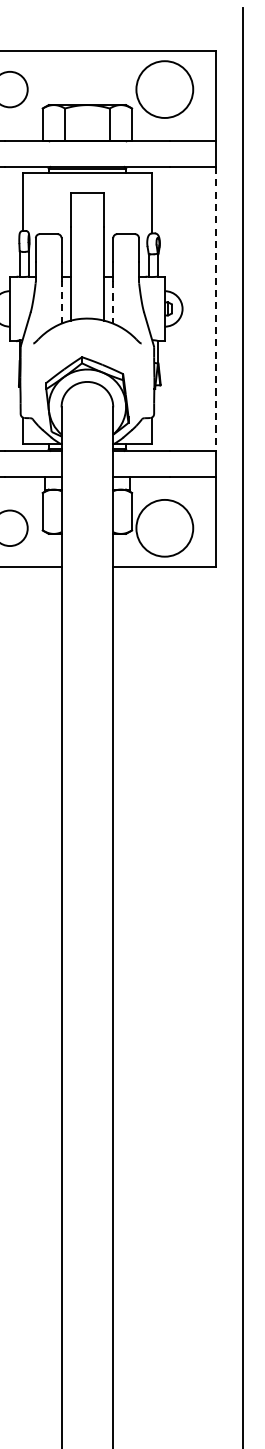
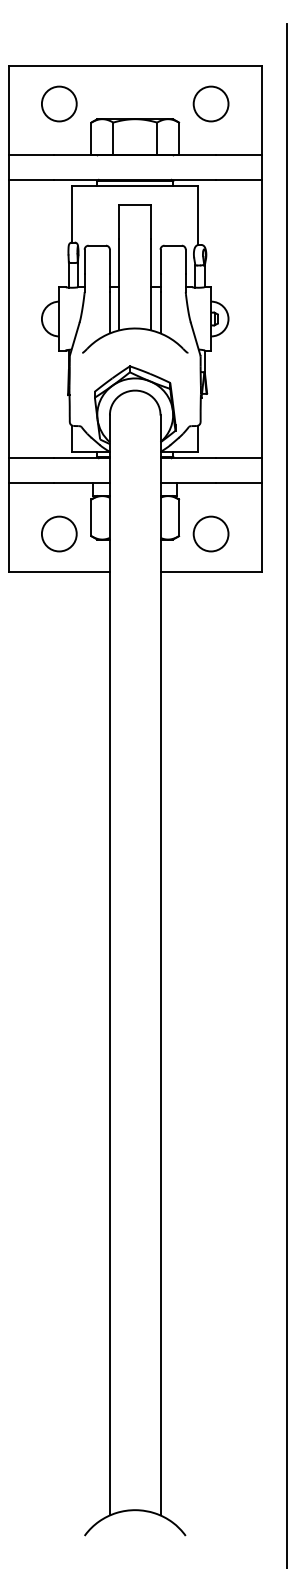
circle: (164, 89) -> (210, 103), size x0.62
line: (61, 302) -> (109, 312), dashed -> solid
line: (113, 302) -> (160, 312), dashed -> solid
line: (216, 309) -> (261, 319), dashed -> solid
circle: (164, 527) -> (210, 533), size x0.62

